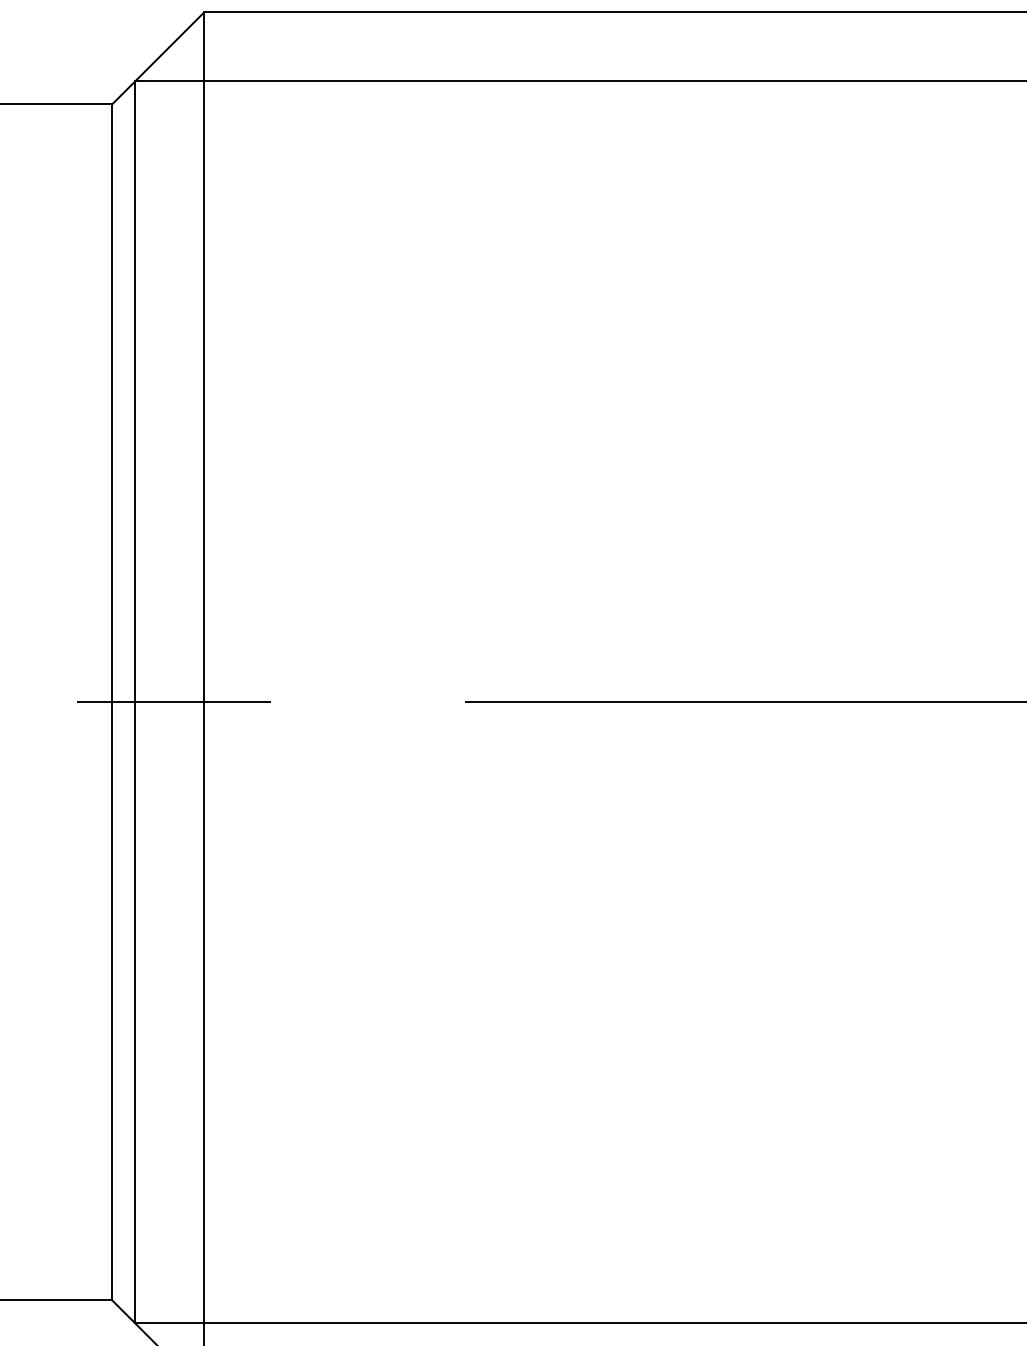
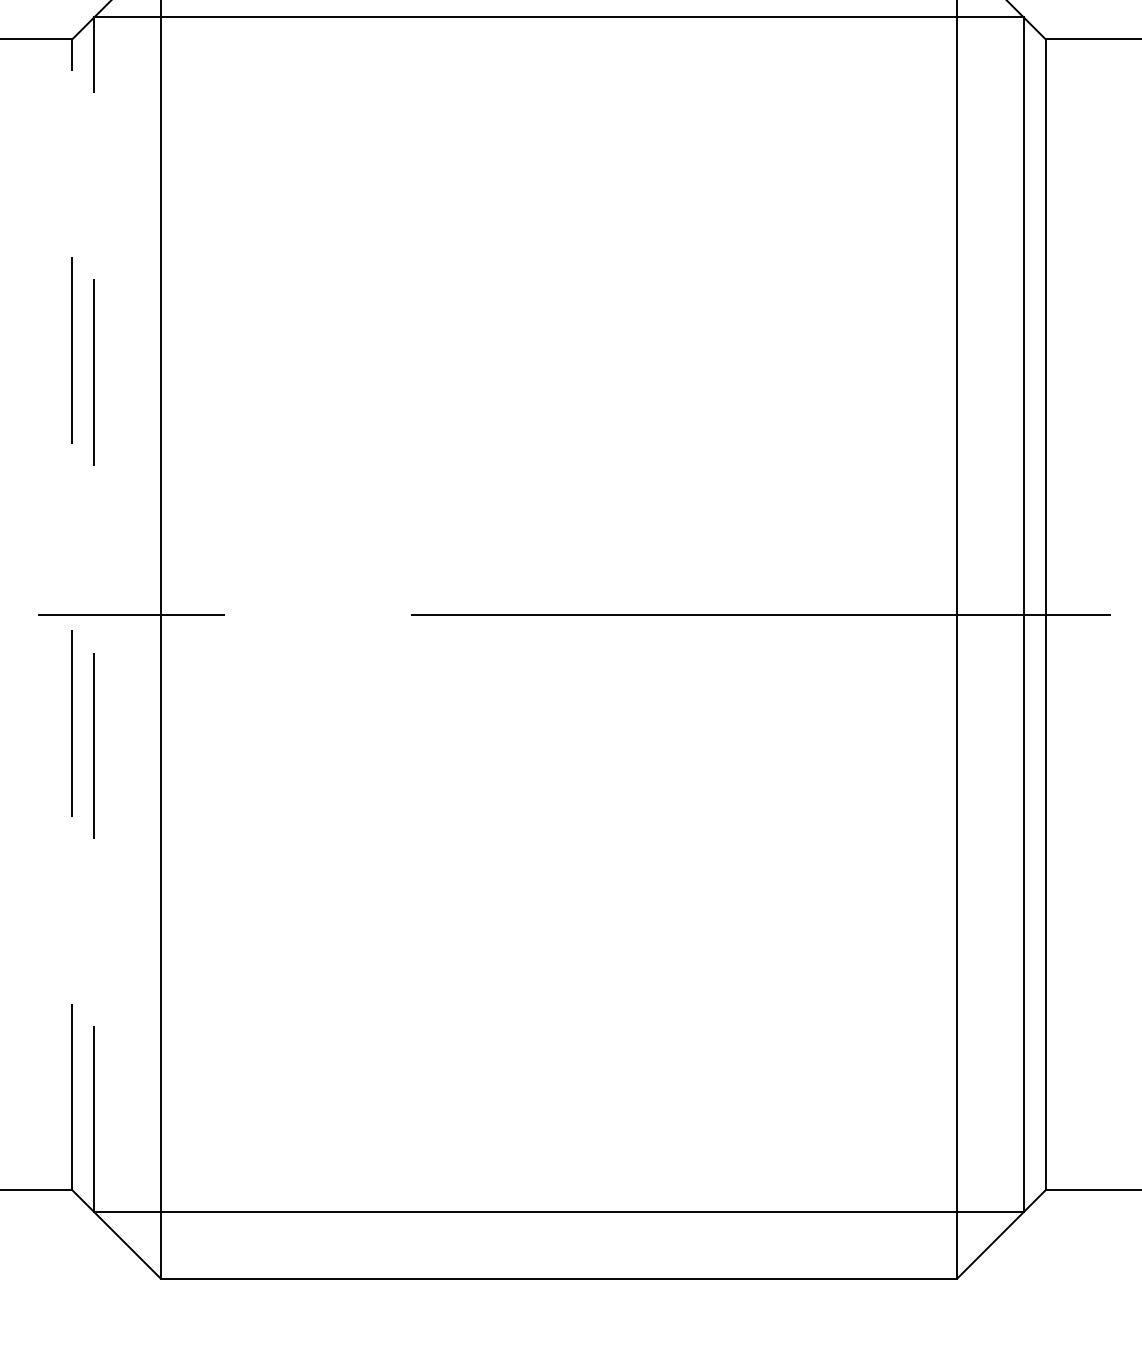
line: (112, 702) -> (72, 614), solid -> dashed
line: (135, 702) -> (94, 614), solid -> dashed

